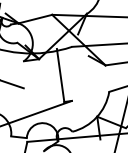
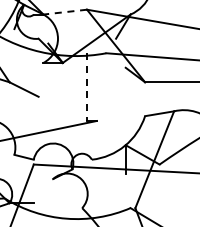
line: (35, 19) -> (65, 12), solid -> dashed
line: (61, 75) -> (87, 87), solid -> dashed

